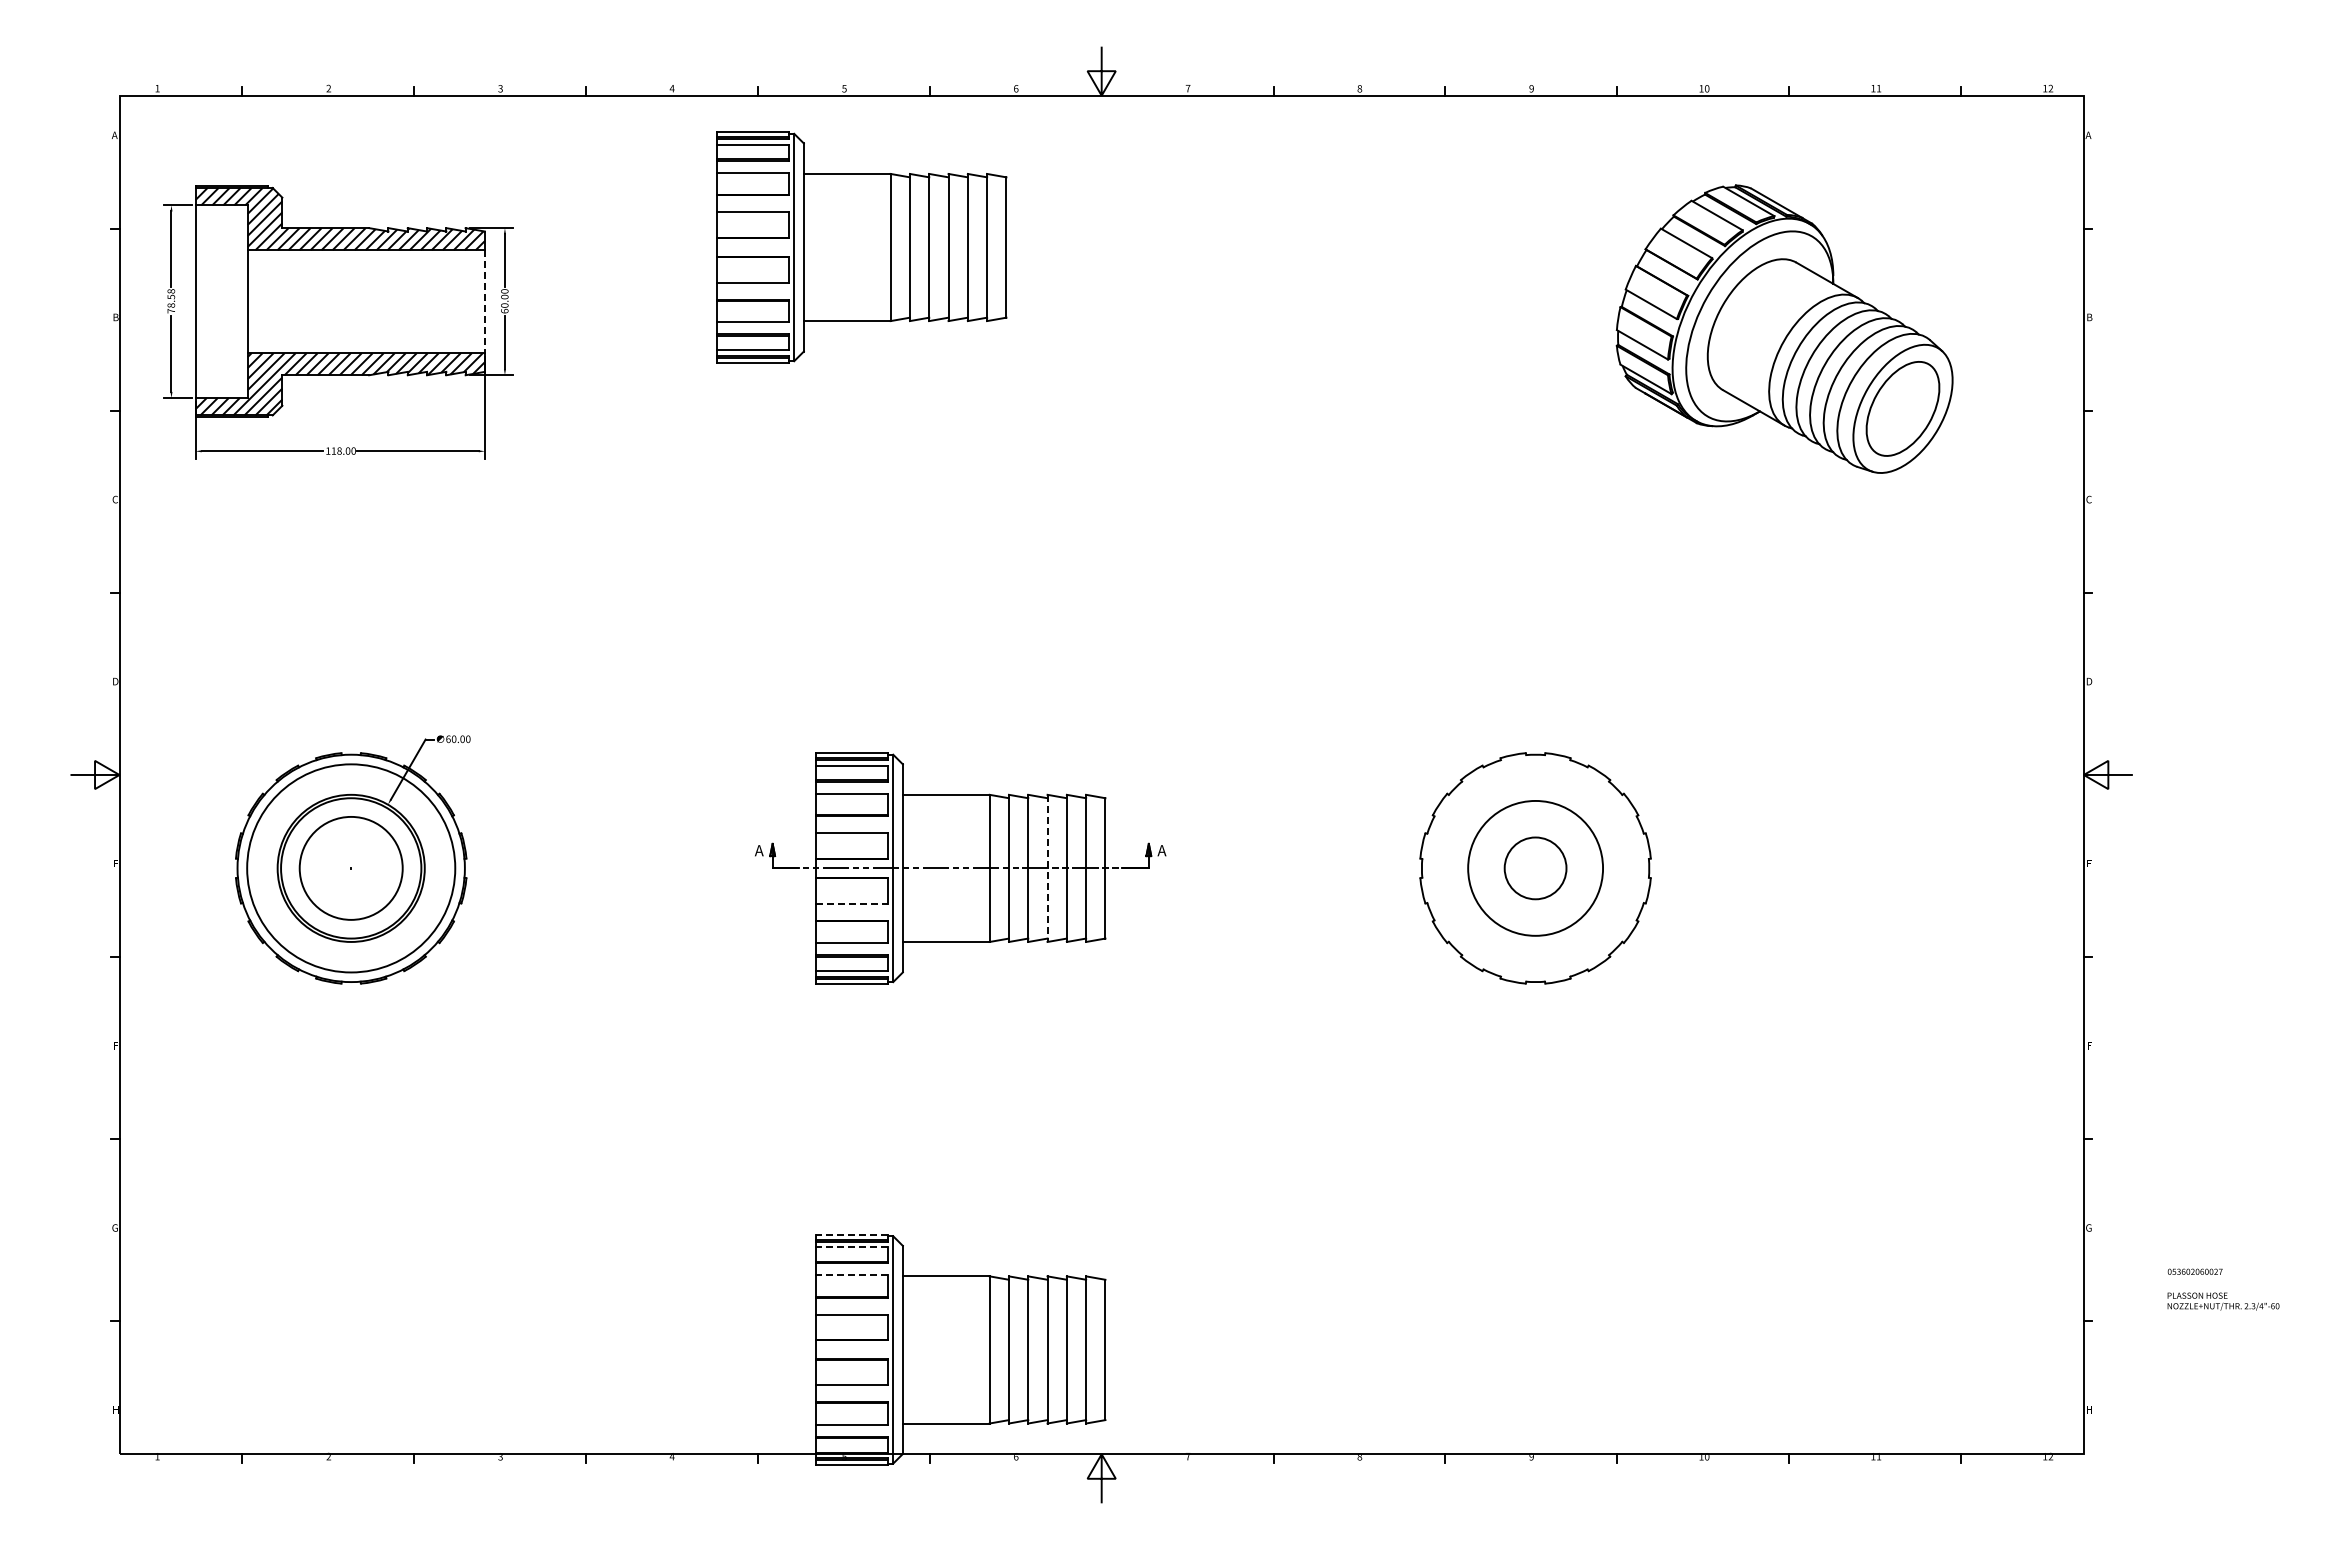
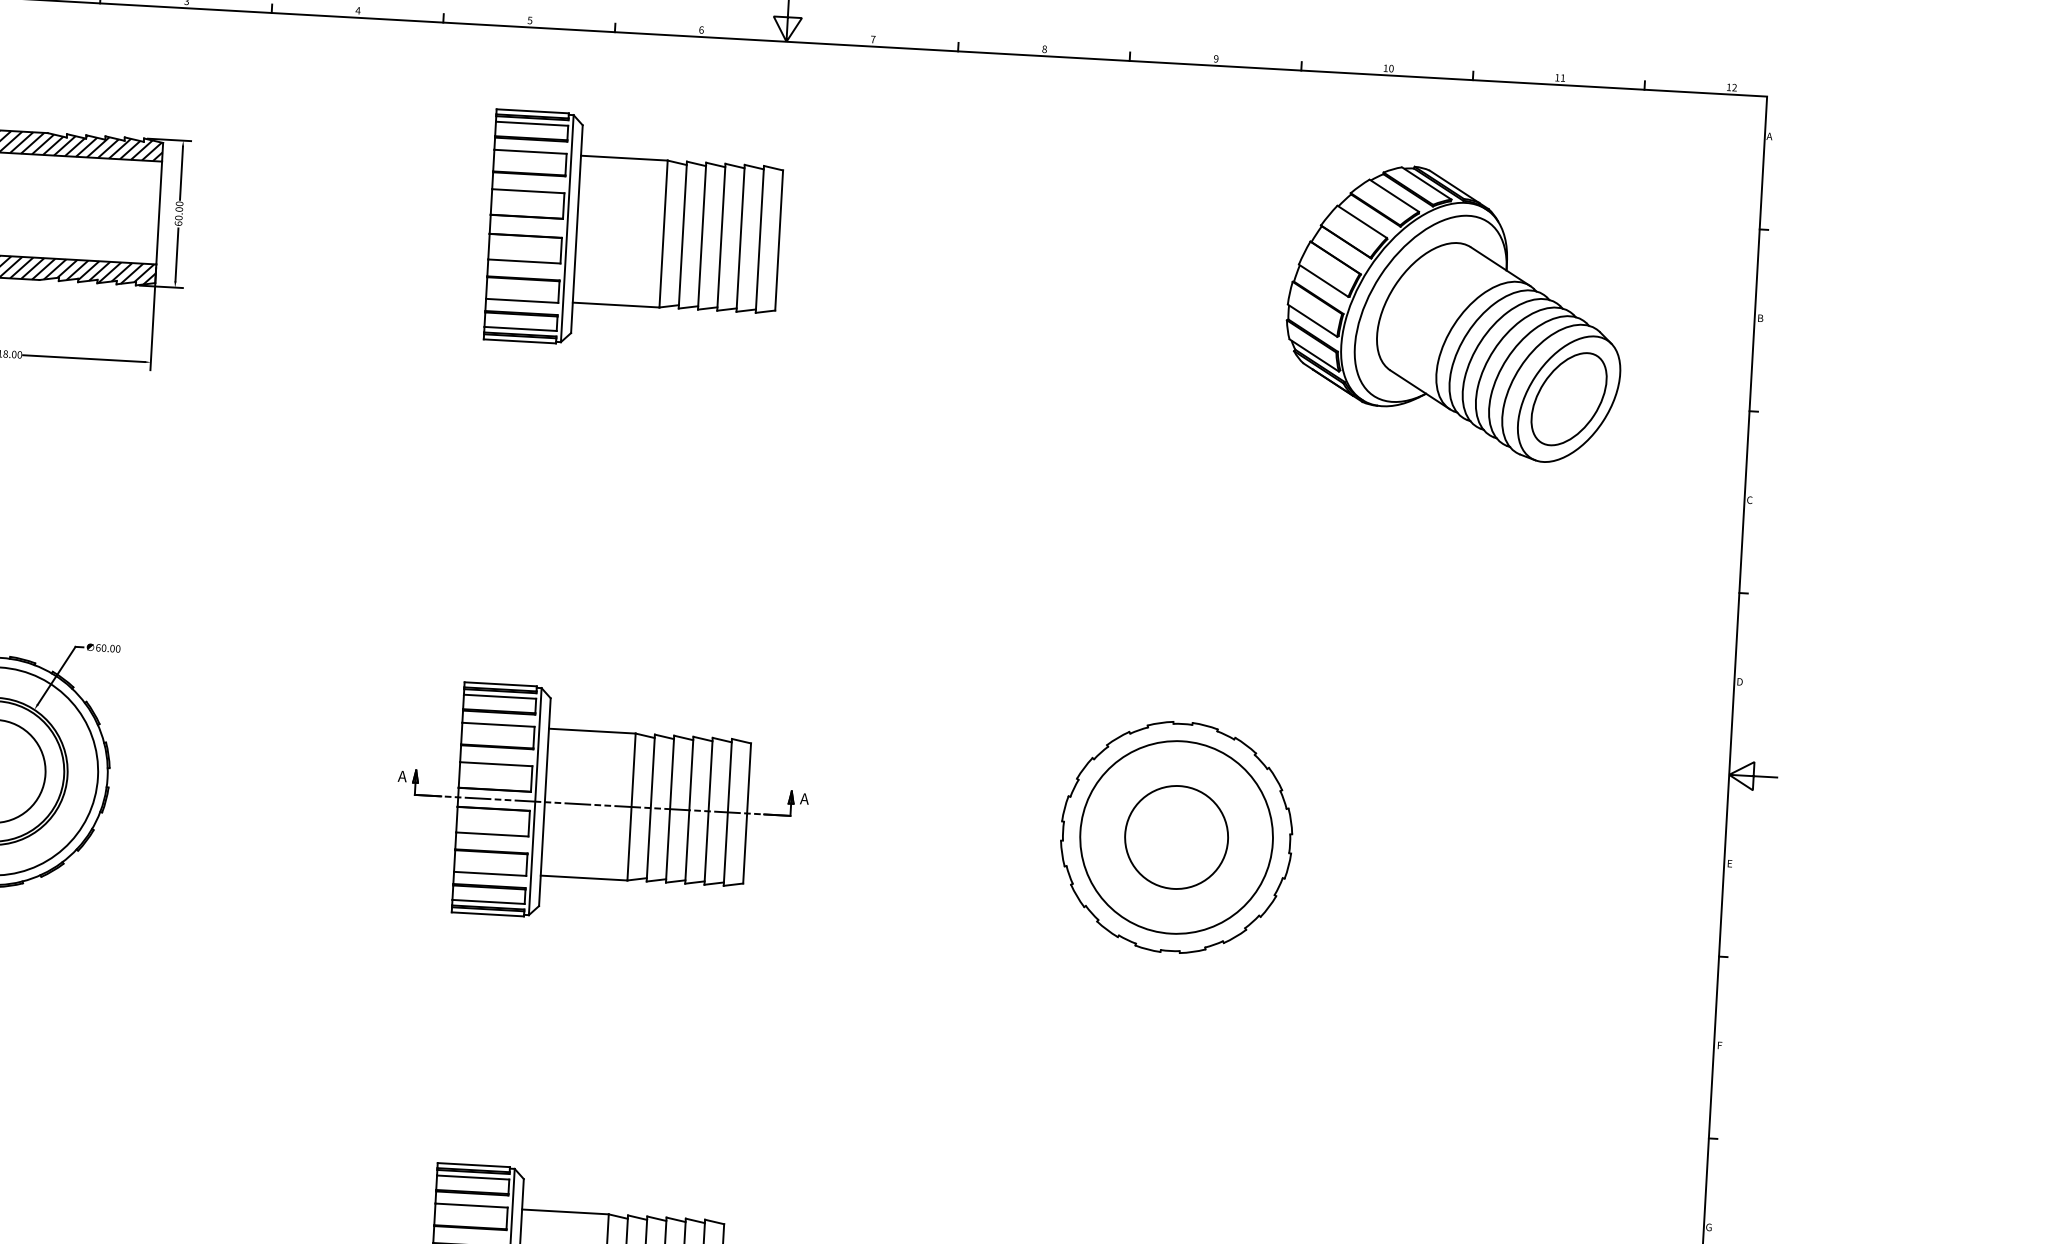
part: (861, 247) -> (634, 232), moved
line: (484, 302) -> (158, 213), dashed -> solid
circle: (1535, 867) -> (1176, 836), size x1.67
line: (1047, 868) -> (689, 810), dashed -> solid
circle: (1535, 868) -> (1176, 837), size x1.43
line: (852, 903) -> (492, 834), dashed -> solid
line: (851, 1234) -> (473, 1164), dashed -> solid
line: (851, 1247) -> (472, 1177), dashed -> solid
line: (851, 1275) -> (470, 1205), dashed -> solid

